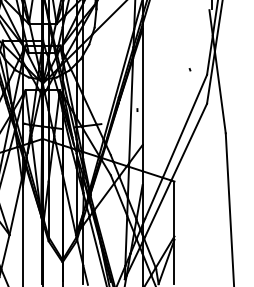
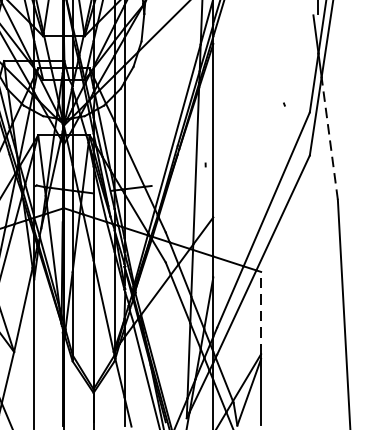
line: (220, 91) -> (329, 137), solid -> dashed
line: (174, 208) -> (261, 312), solid -> dashed

